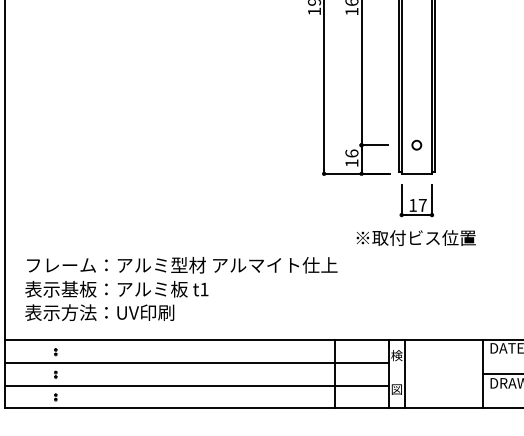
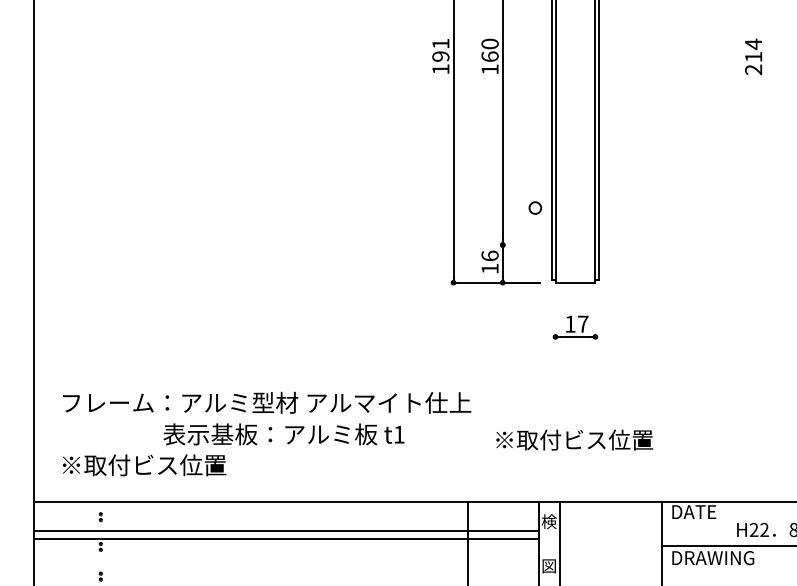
circle: (416, 144) -> (535, 207), moved
line: (374, 145) -> (519, 245), removed
line: (401, 199) -> (555, 316), removed
line: (432, 199) -> (595, 316), removed
text: (416, 237) -> (574, 439), moved
text: (116, 289) -> (283, 434), moved
text: (99, 312) -> (158, 465), 表示方法：UV印刷 -> ※取付ビス位置
line: (197, 385) -> (286, 539), moved

